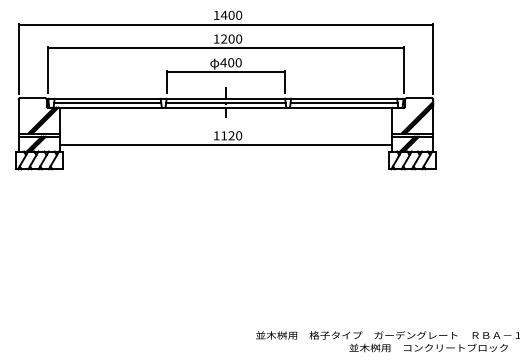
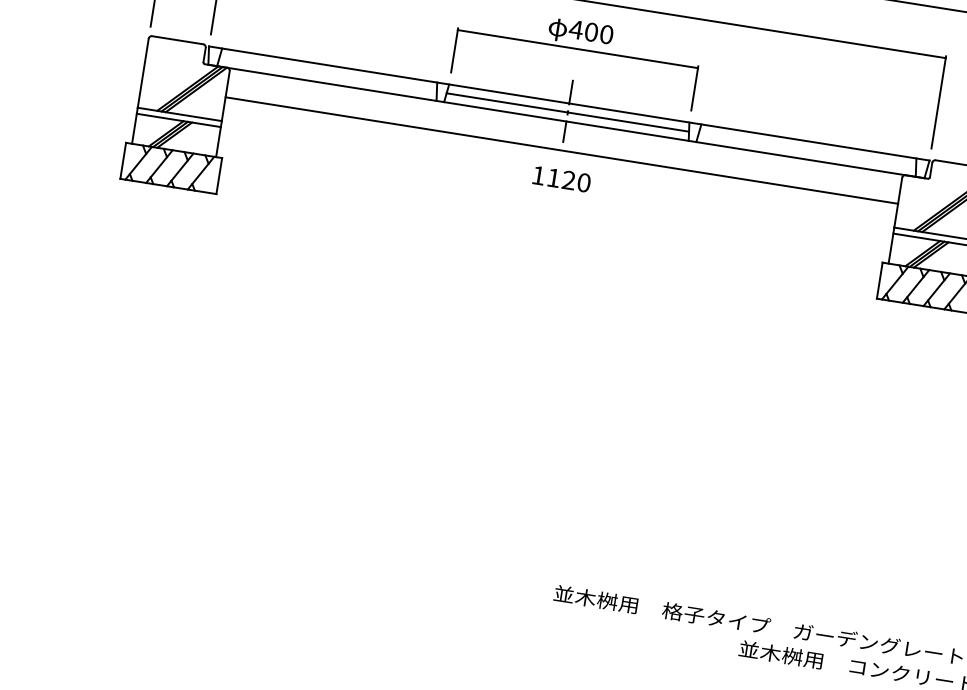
line: (107, 103) -> (327, 75), removed
line: (343, 103) -> (806, 150), removed
line: (225, 144) -> (561, 149), moved

